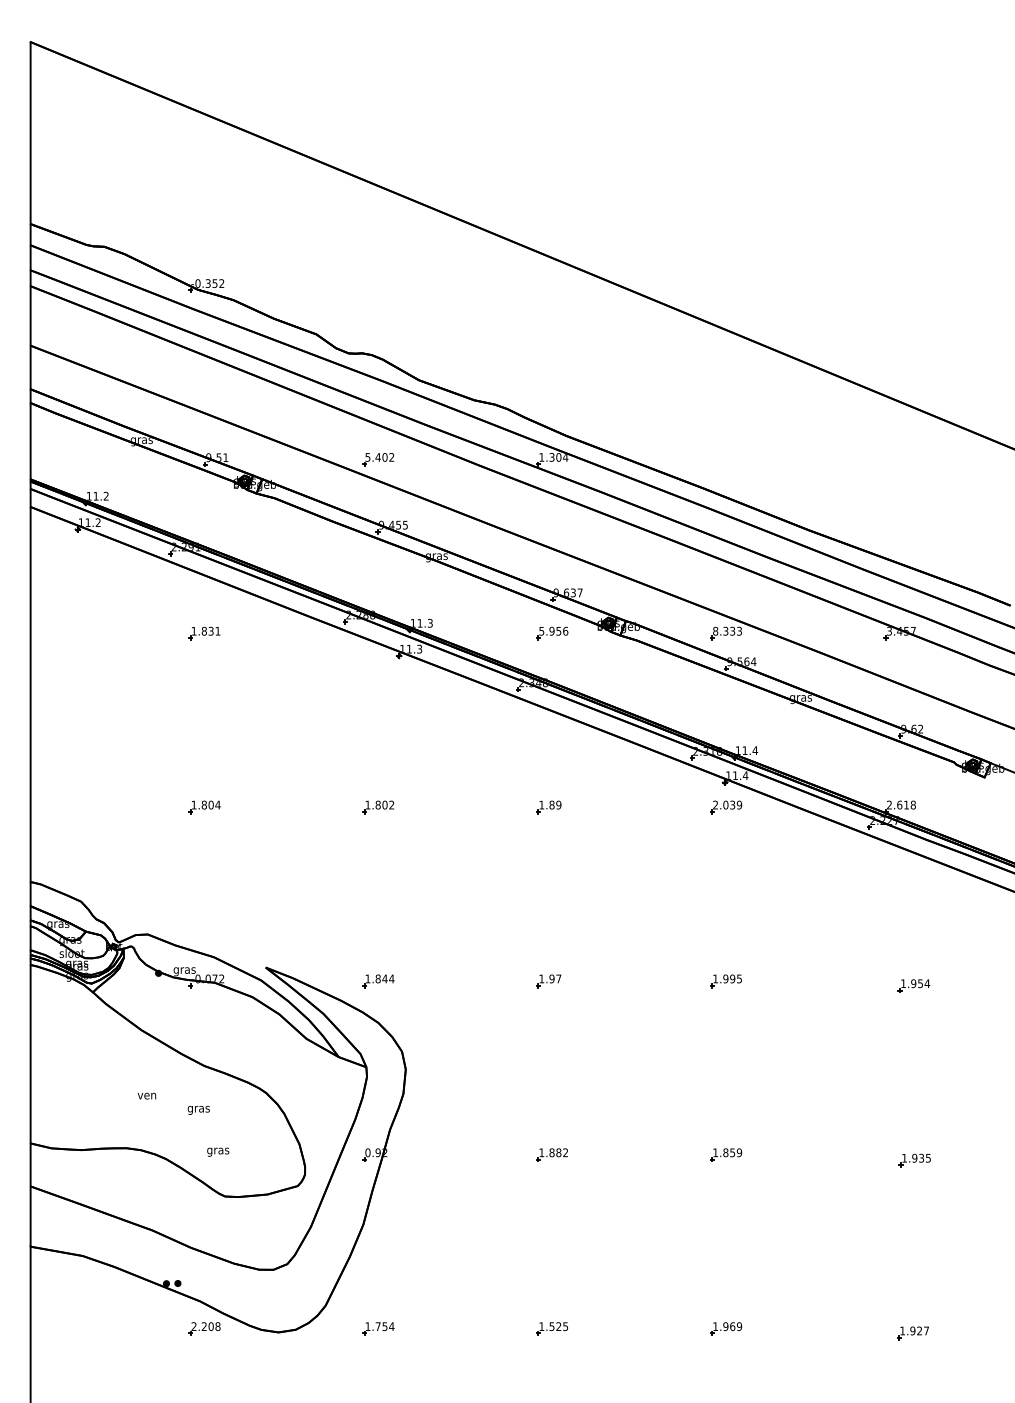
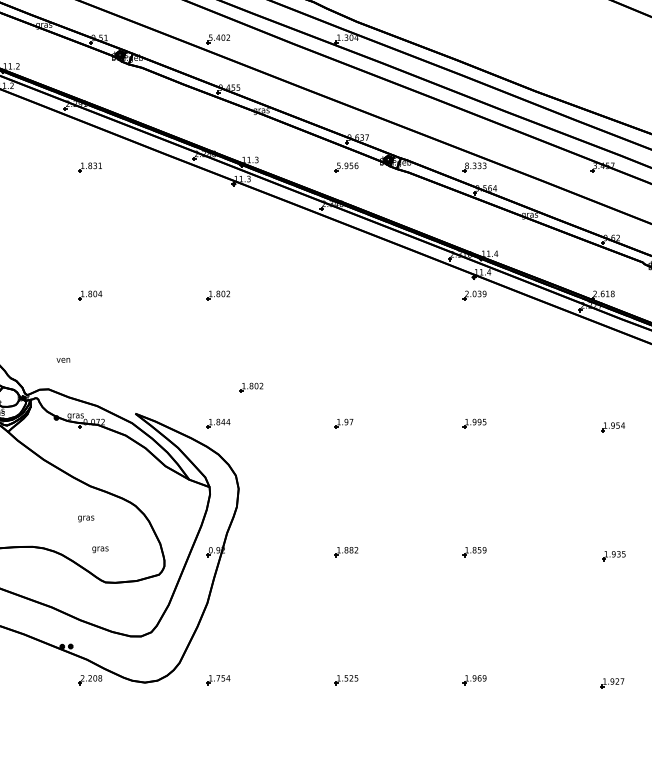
part: (548, 807) -> (343, 295), removed
part: (422, 932) -> (250, 387), added
text: (146, 1095) -> (63, 359), moved

